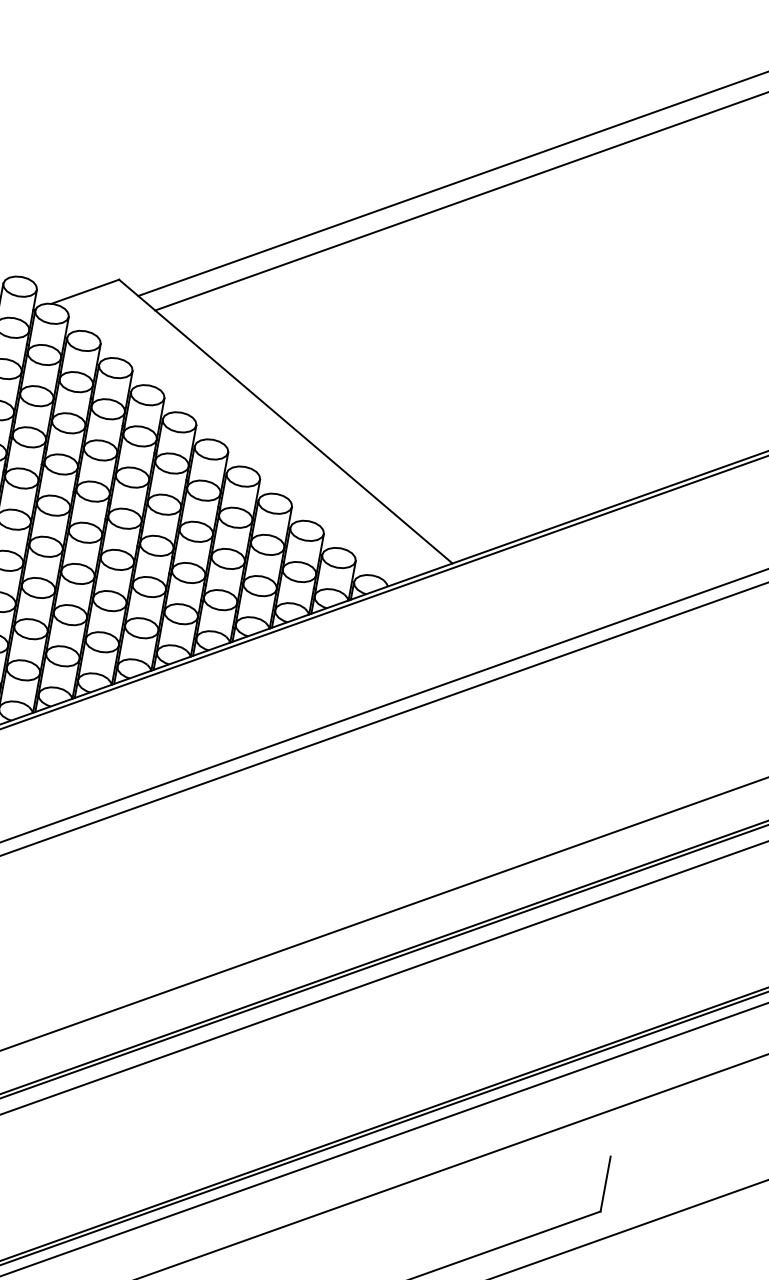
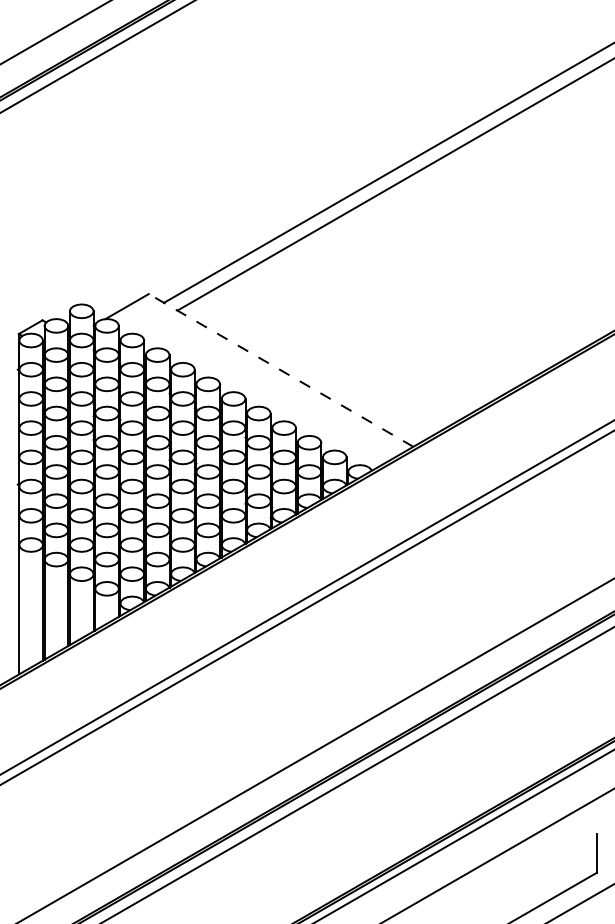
line: (286, 421) -> (281, 370), solid -> dashed

